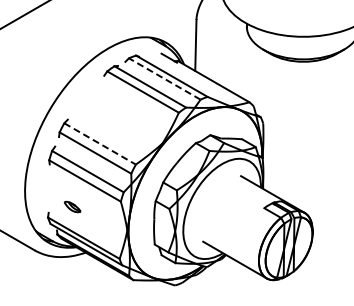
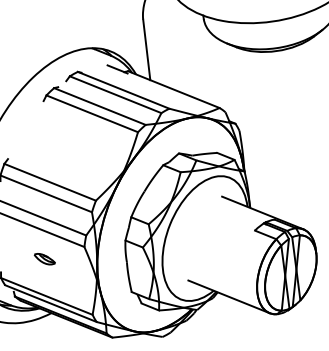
line: (164, 78) -> (115, 94), dashed -> solid
line: (100, 144) -> (50, 182), dashed -> solid
part: (72, 206) -> (44, 258), moved

